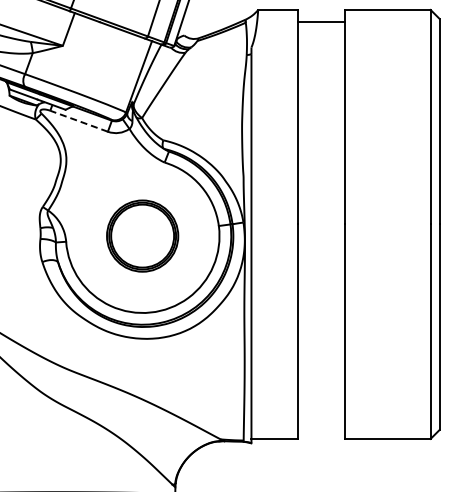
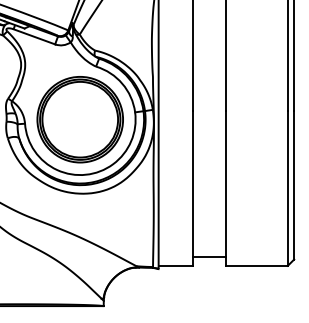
line: (79, 121) -> (34, 37), dashed -> solid
part: (142, 235) -> (80, 119), size x1.67
line: (321, 427) -> (209, 257), added

